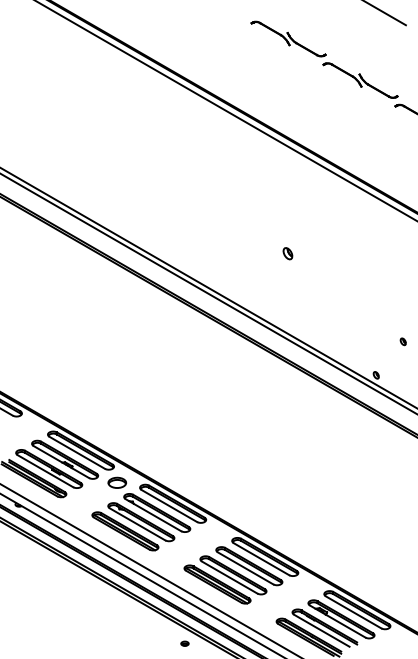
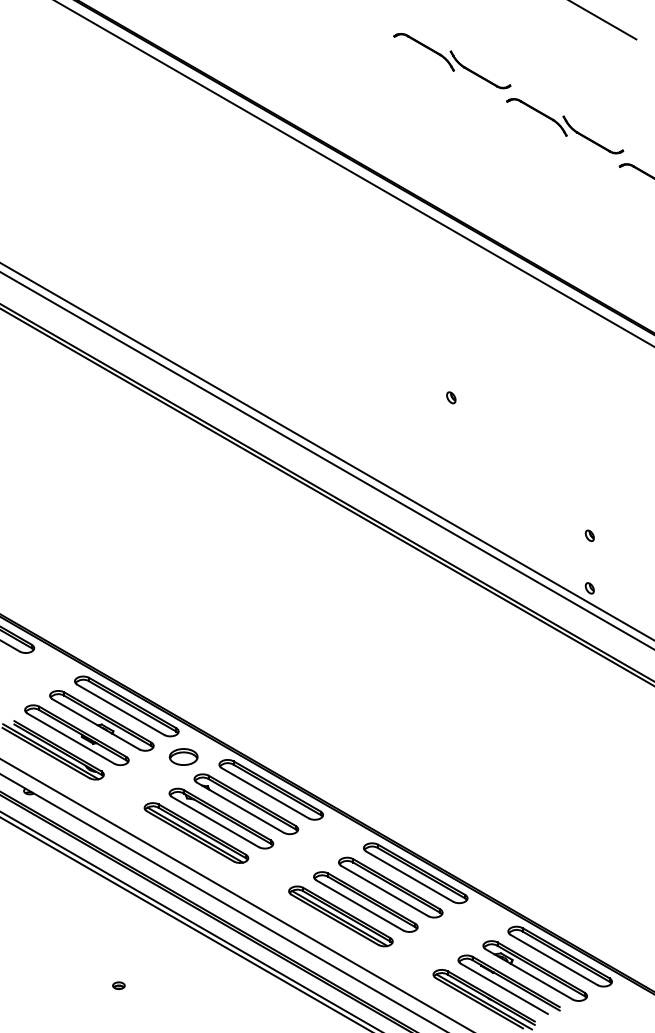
part: (287, 253) -> (450, 397), size x0.62
part: (402, 341) -> (588, 535), moved
part: (184, 643) -> (118, 985), moved

